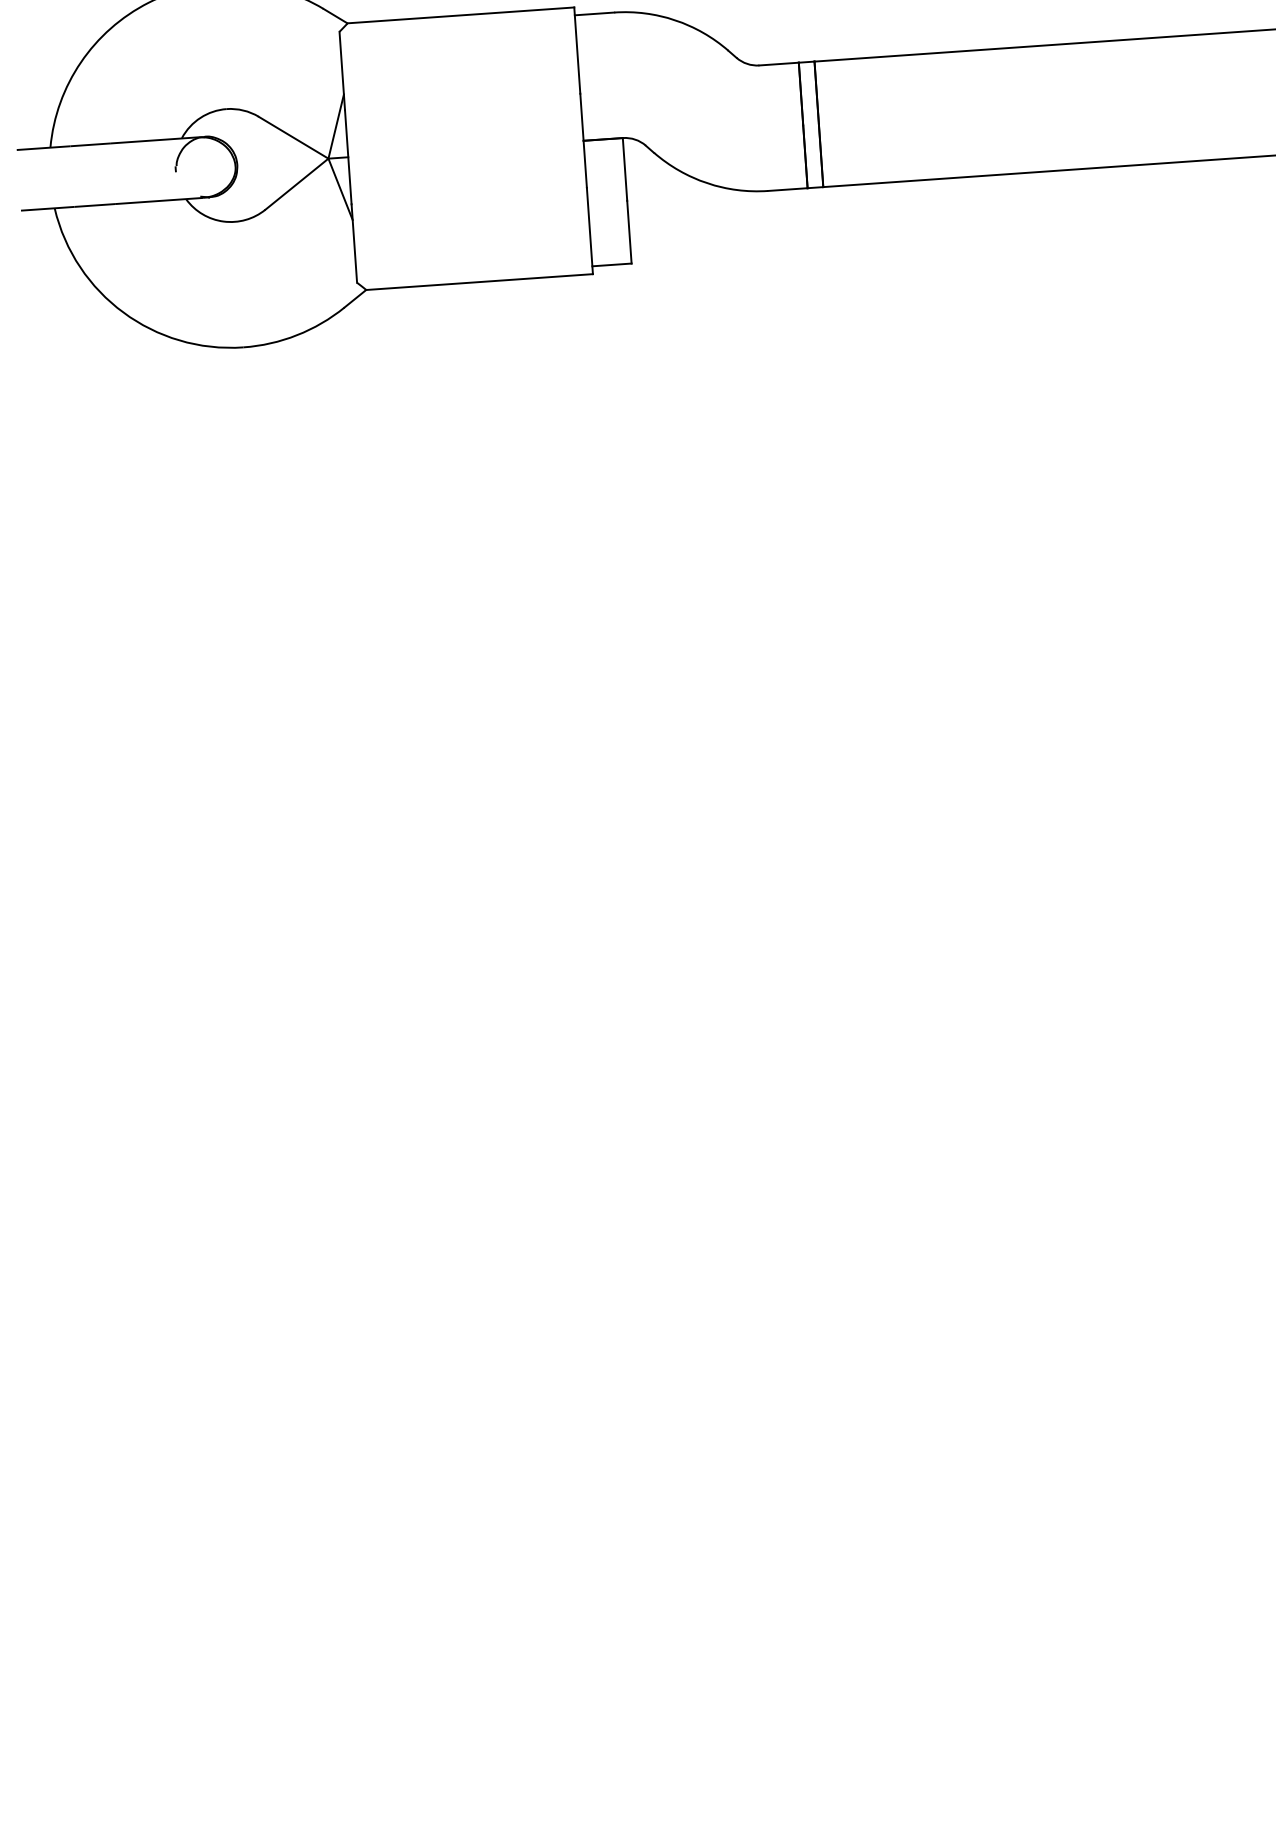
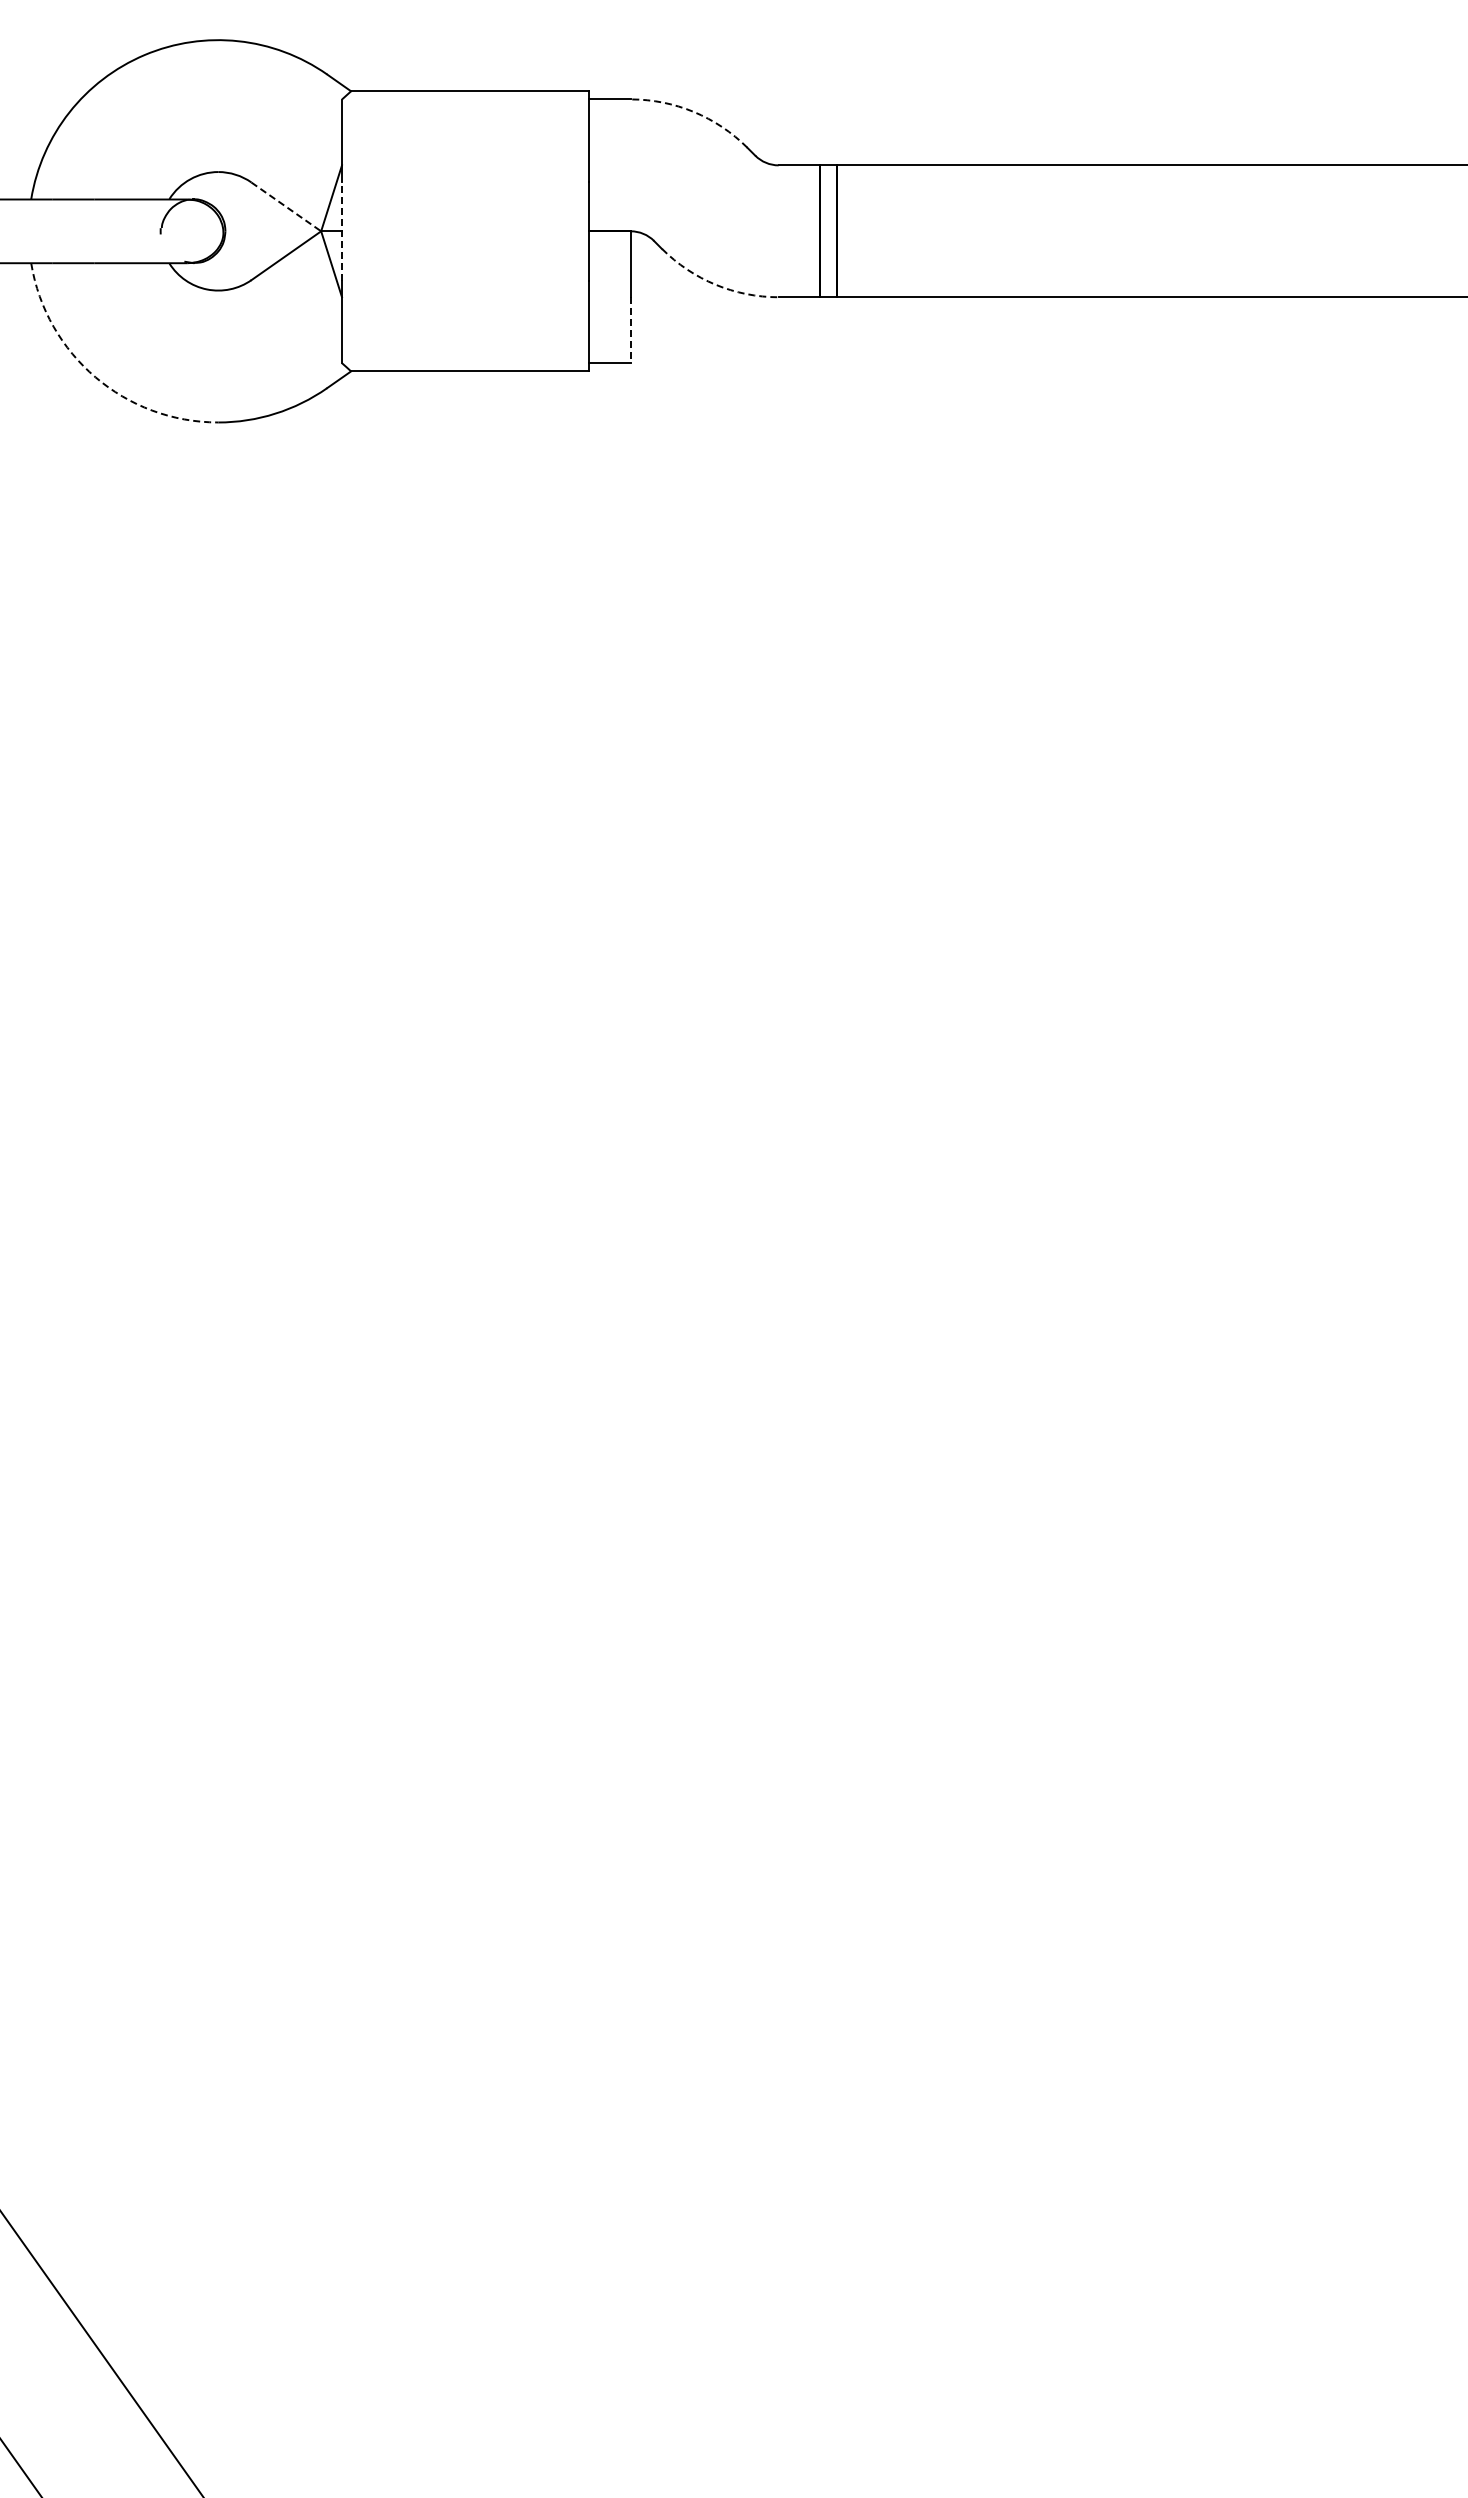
arc: (674, 19) -> (693, 111), solid -> dashed
line: (293, 137) -> (286, 206), solid -> dashed
line: (348, 156) -> (342, 230), solid -> dashed
arc: (707, 183) -> (715, 284), solid -> dashed
line: (629, 232) -> (630, 330), solid -> dashed
arc: (123, 312) -> (95, 377), solid -> dashed

